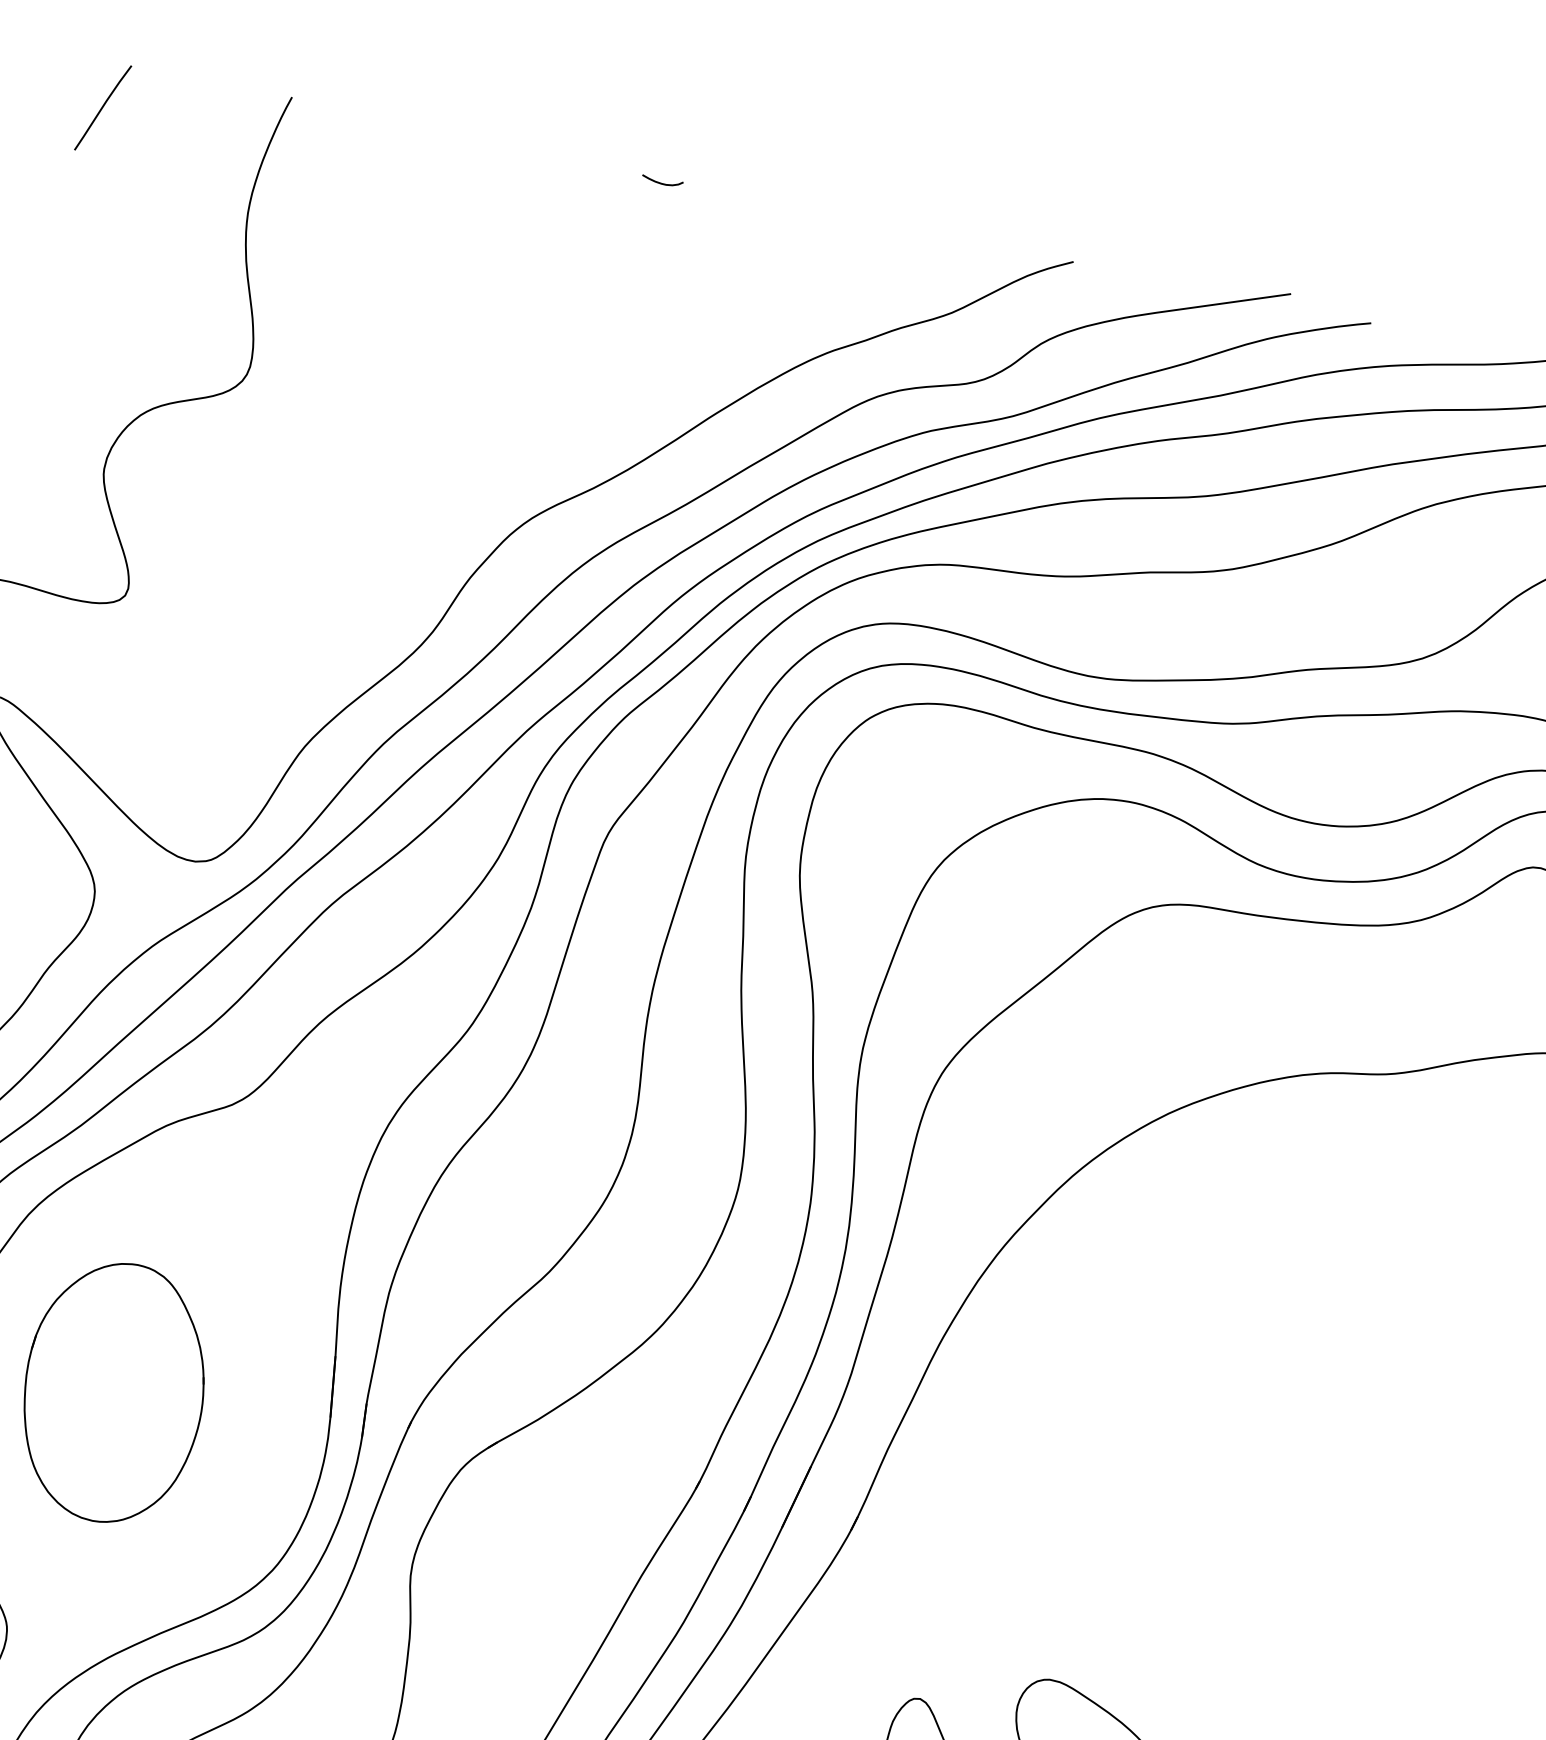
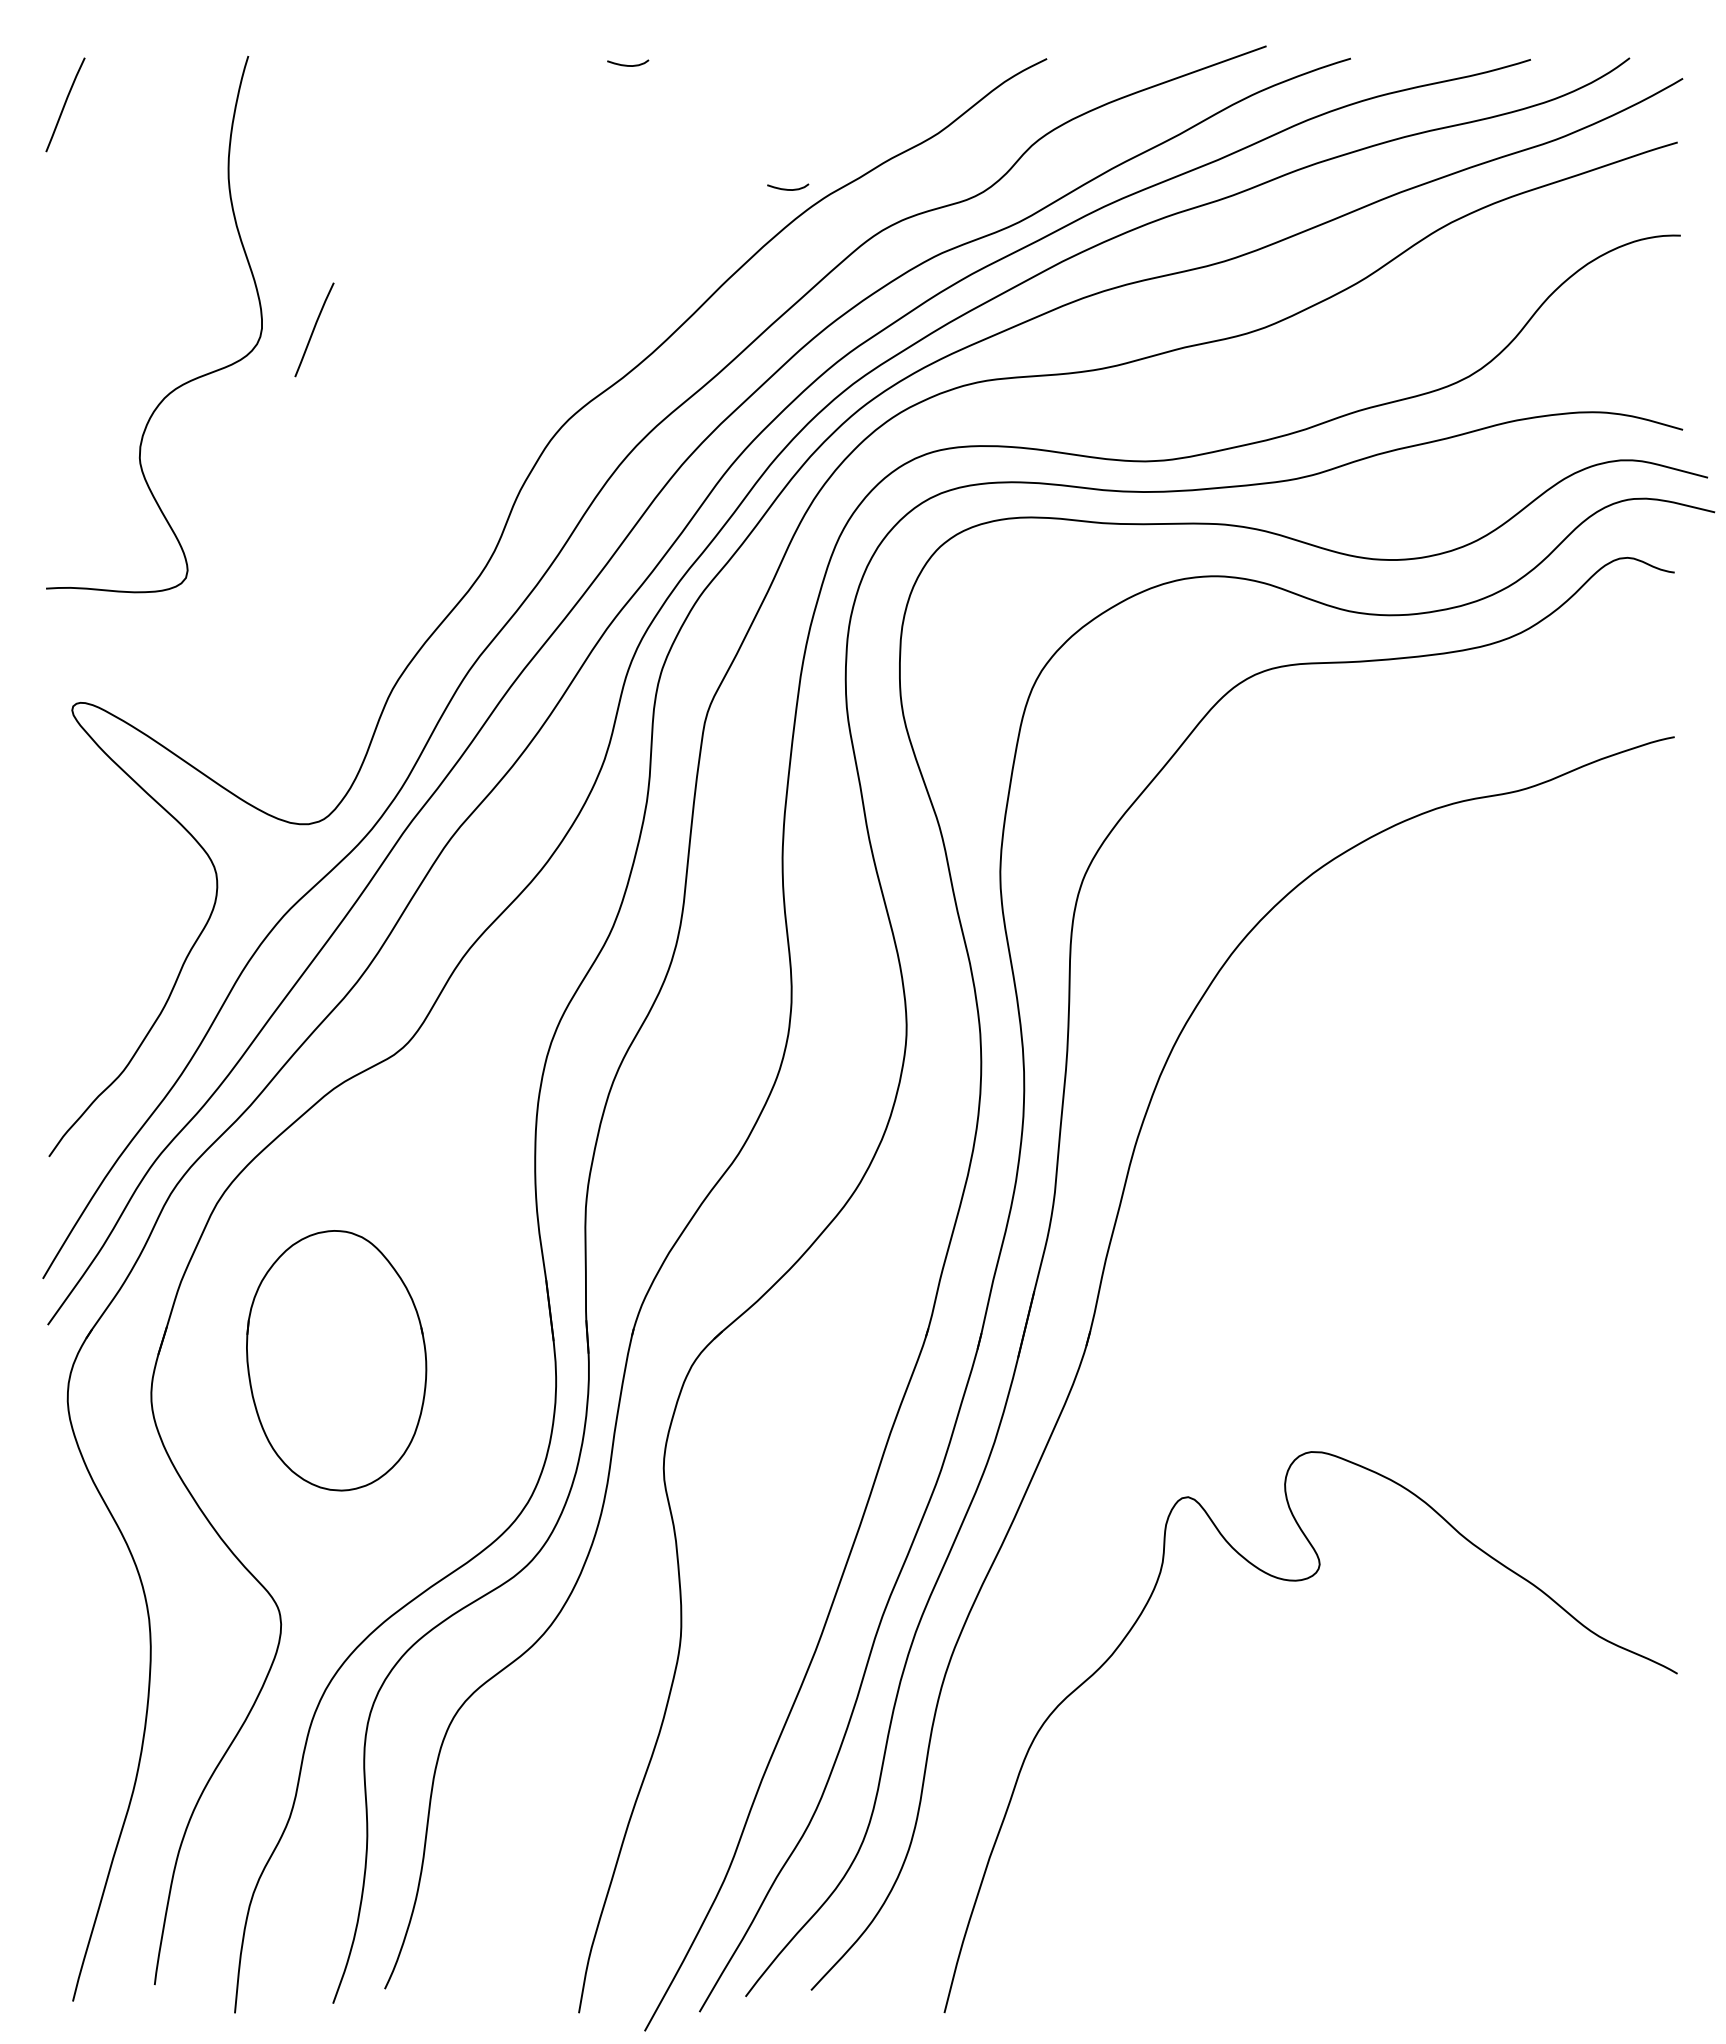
curve: (792, 336) -> (786, 188), added
line: (301, 378) -> (314, 329), added

